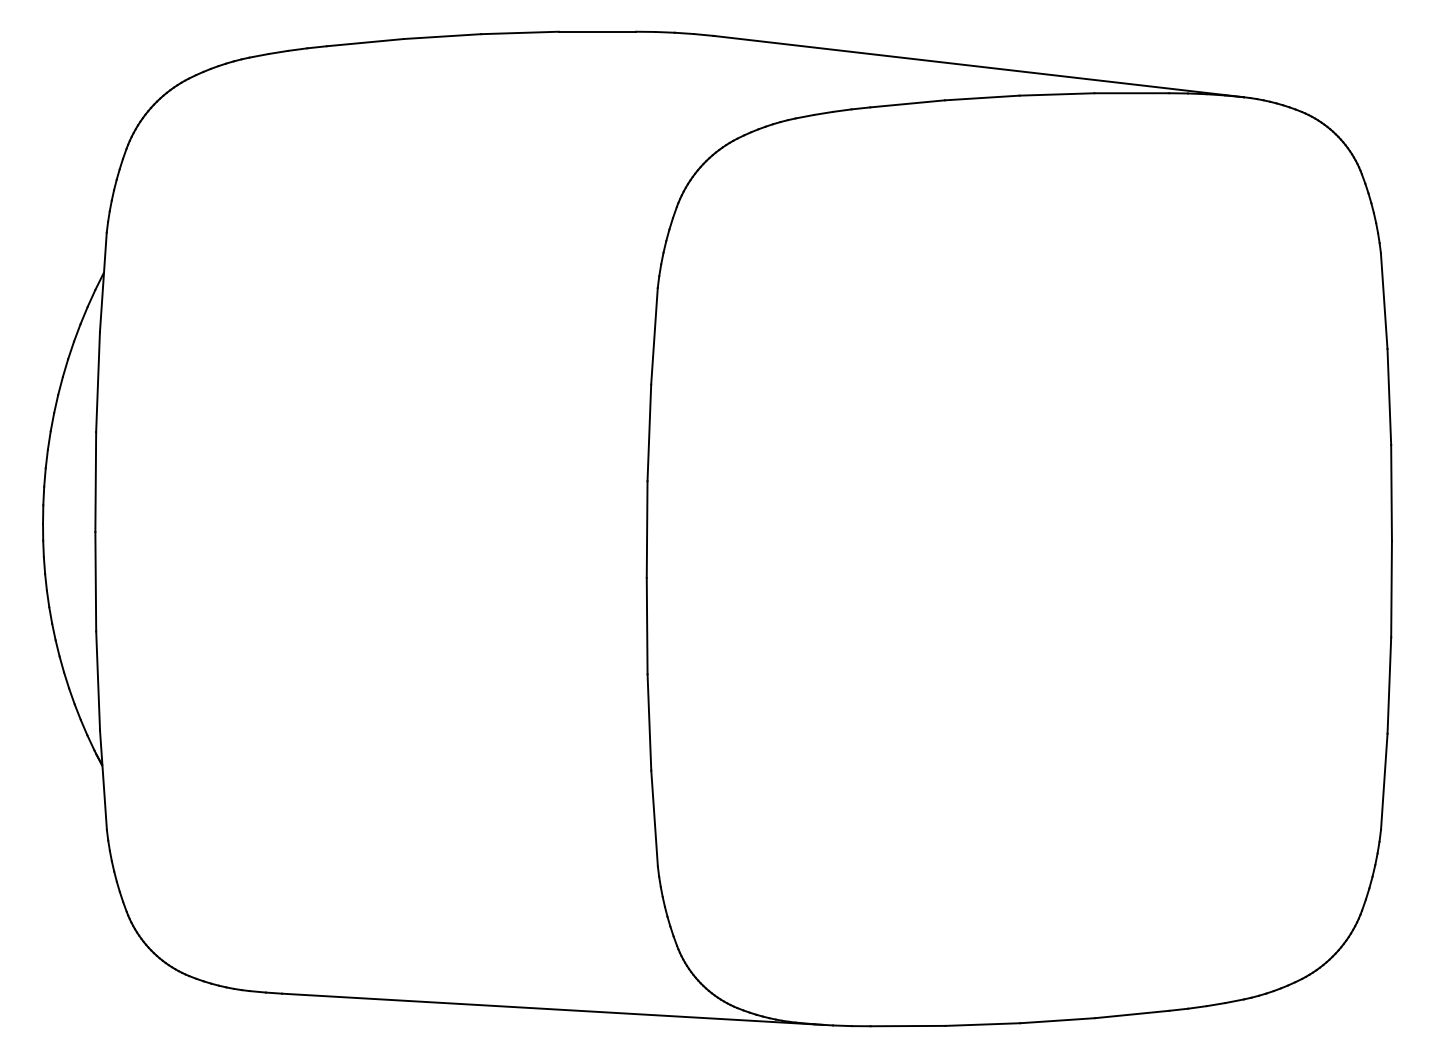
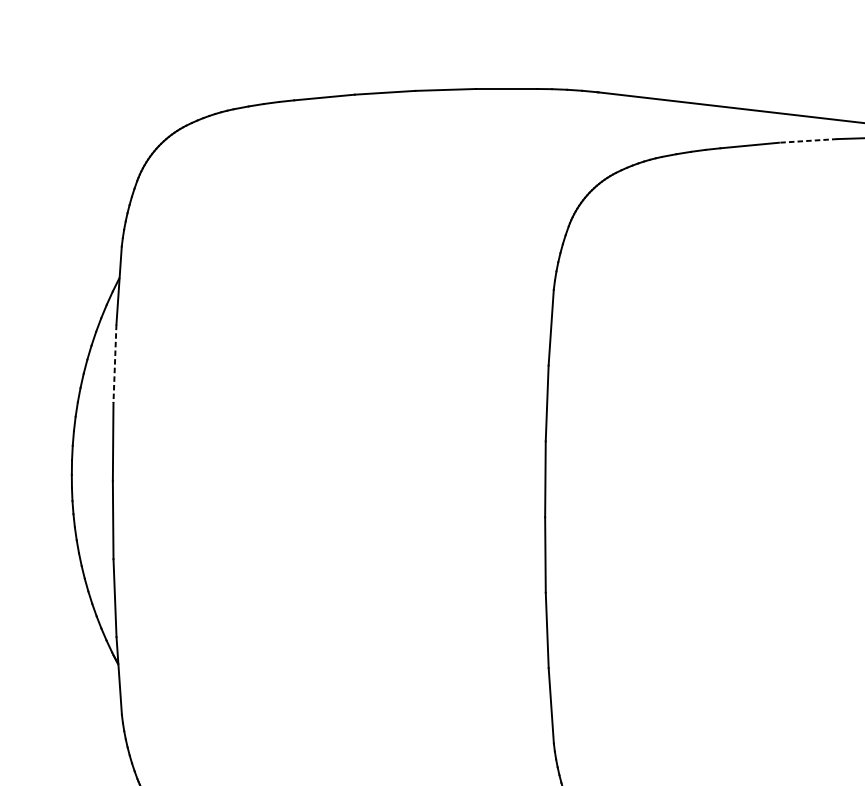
line: (981, 98) -> (807, 141), solid -> dashed
line: (98, 382) -> (115, 363), solid -> dashed

